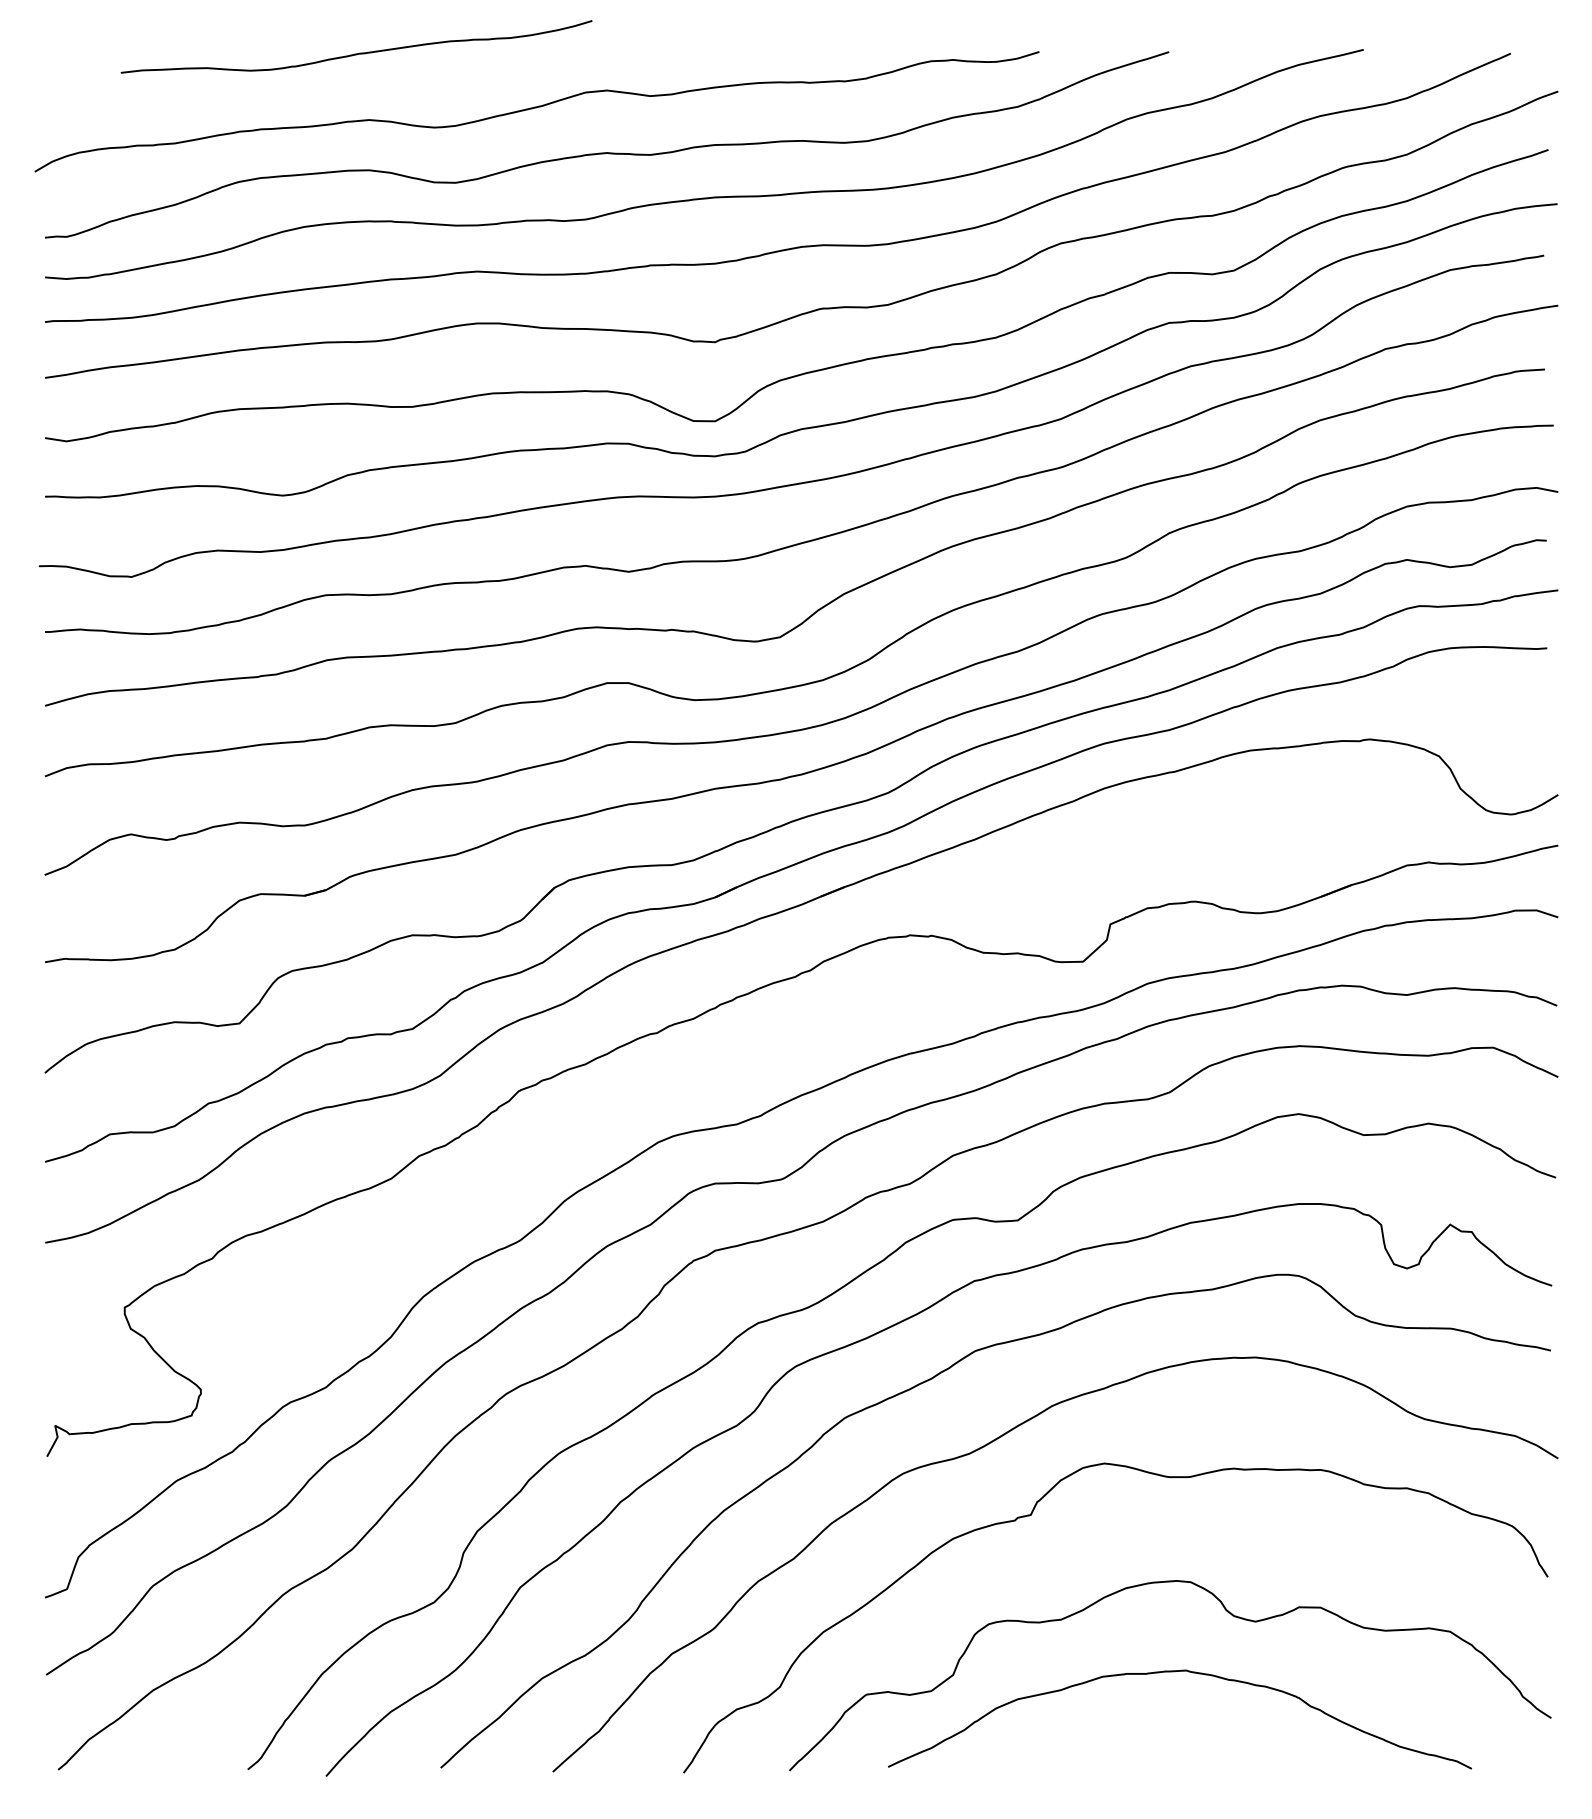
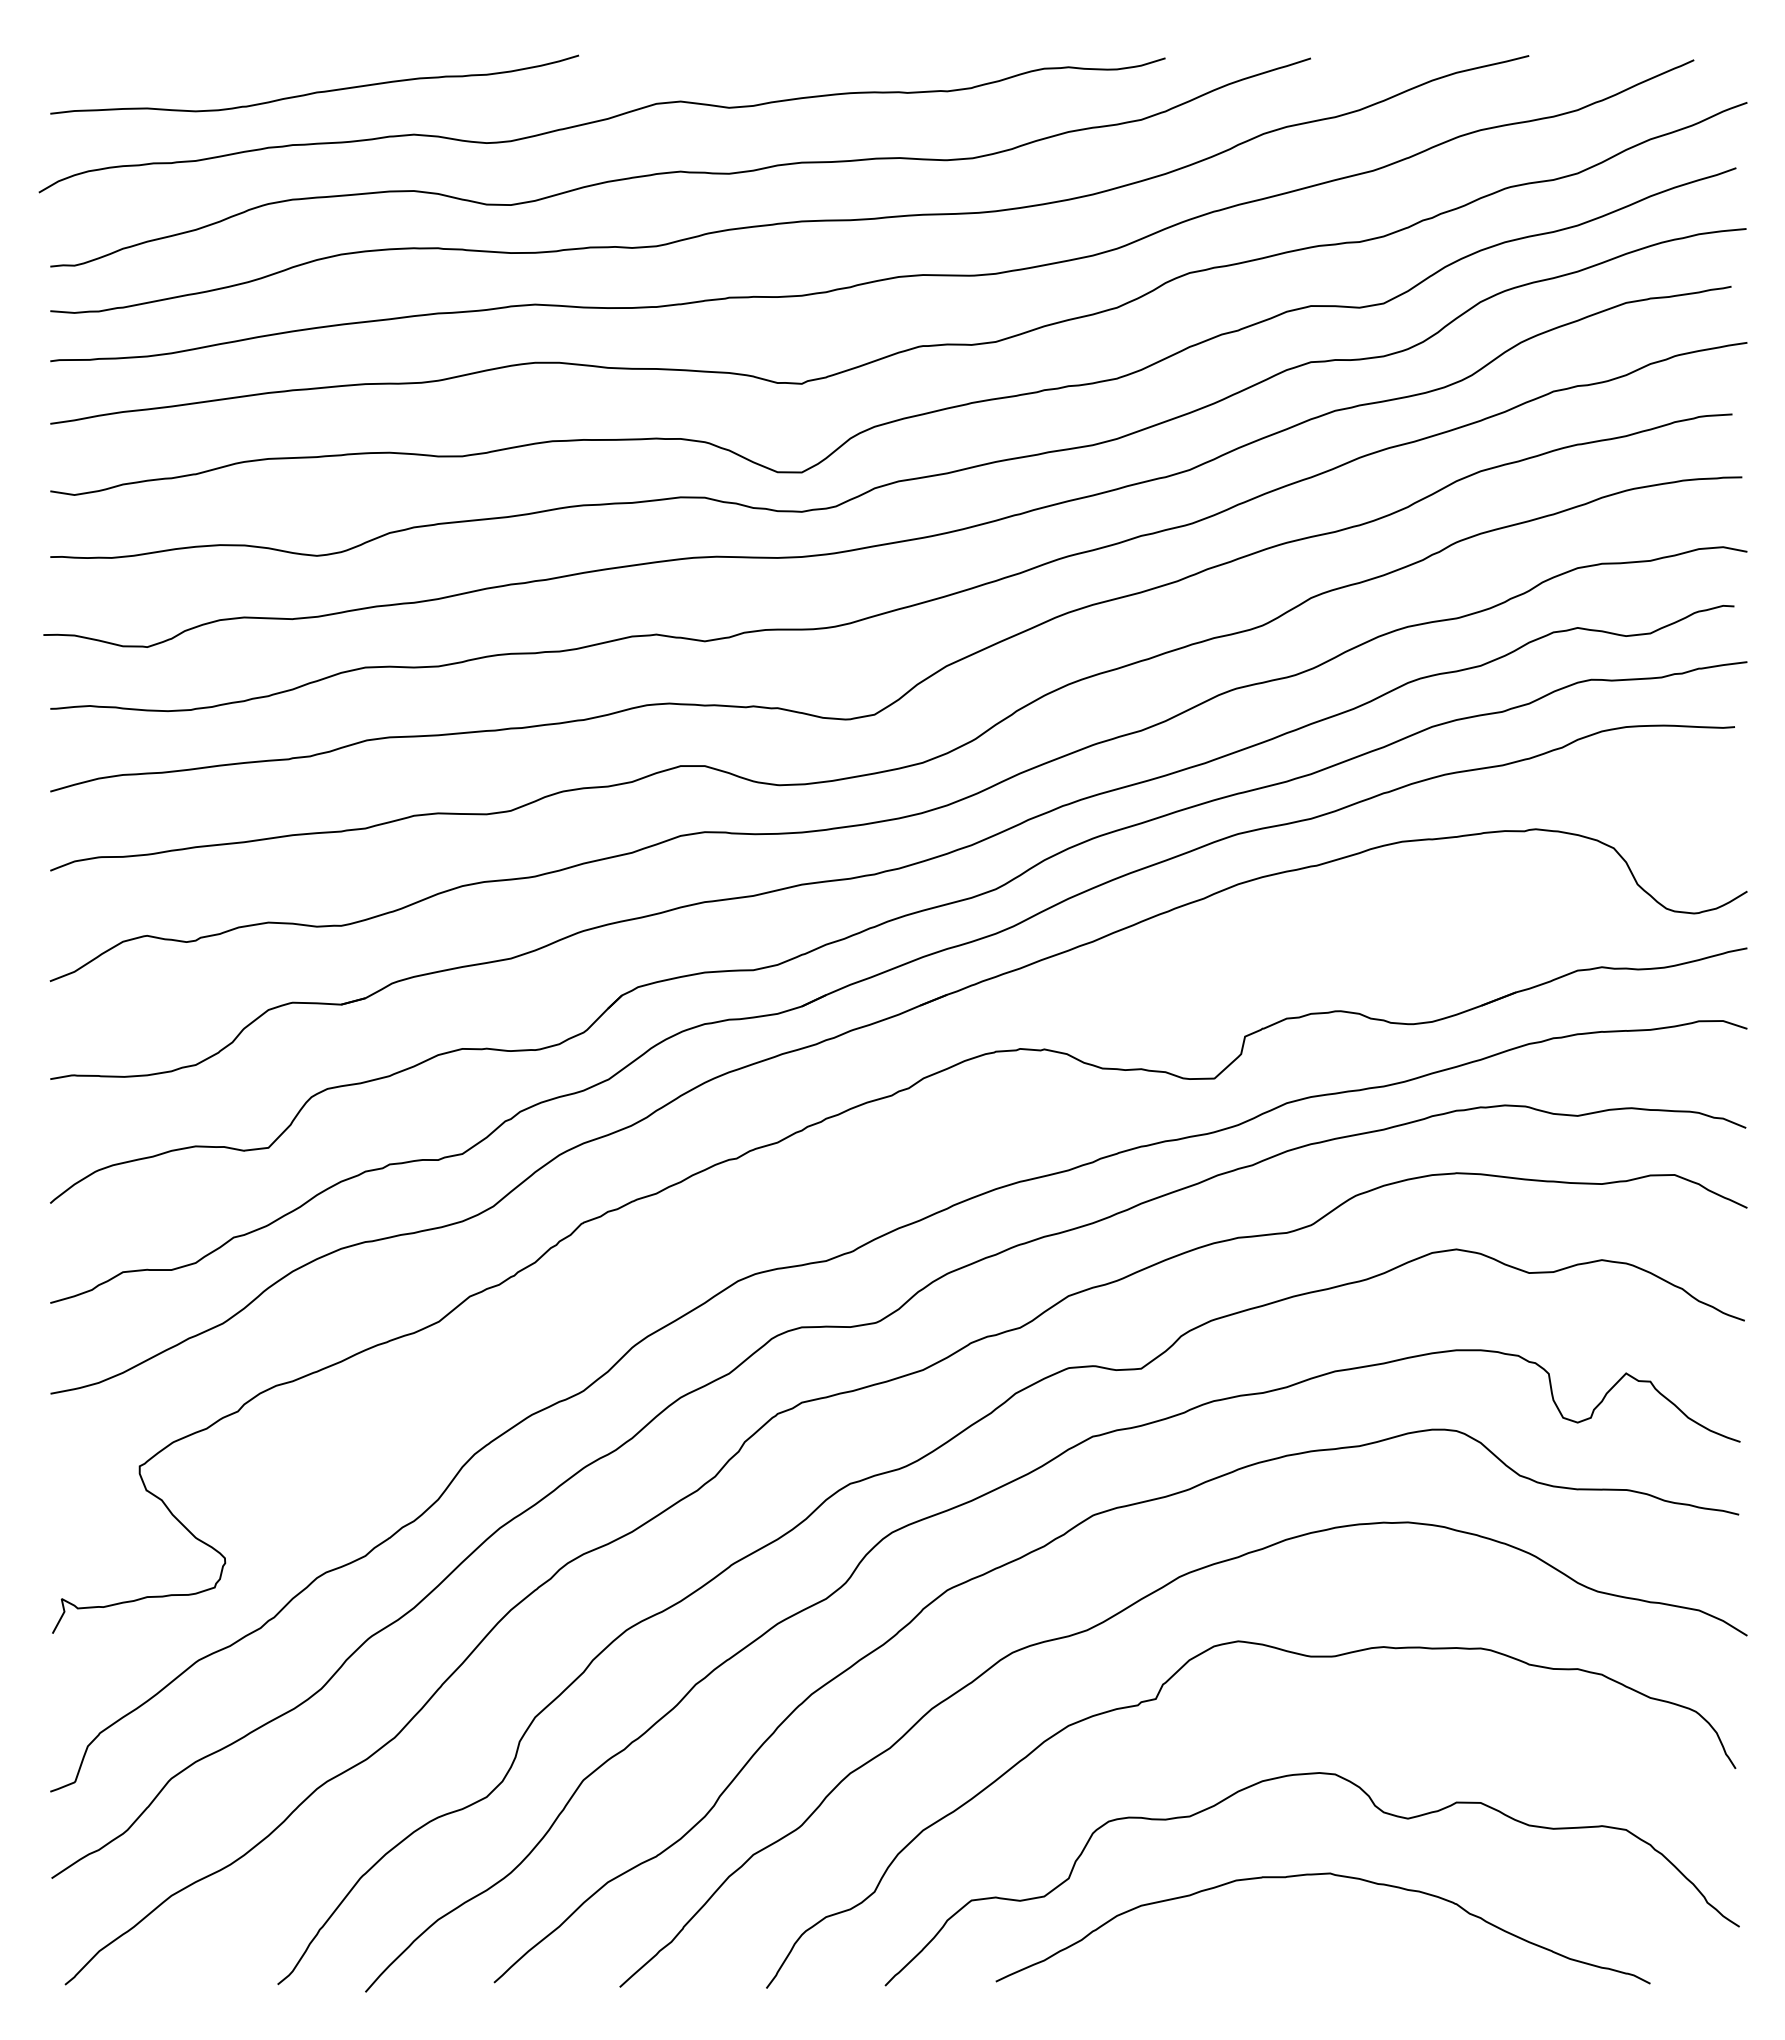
curve: (357, 53) -> (315, 91), moved

